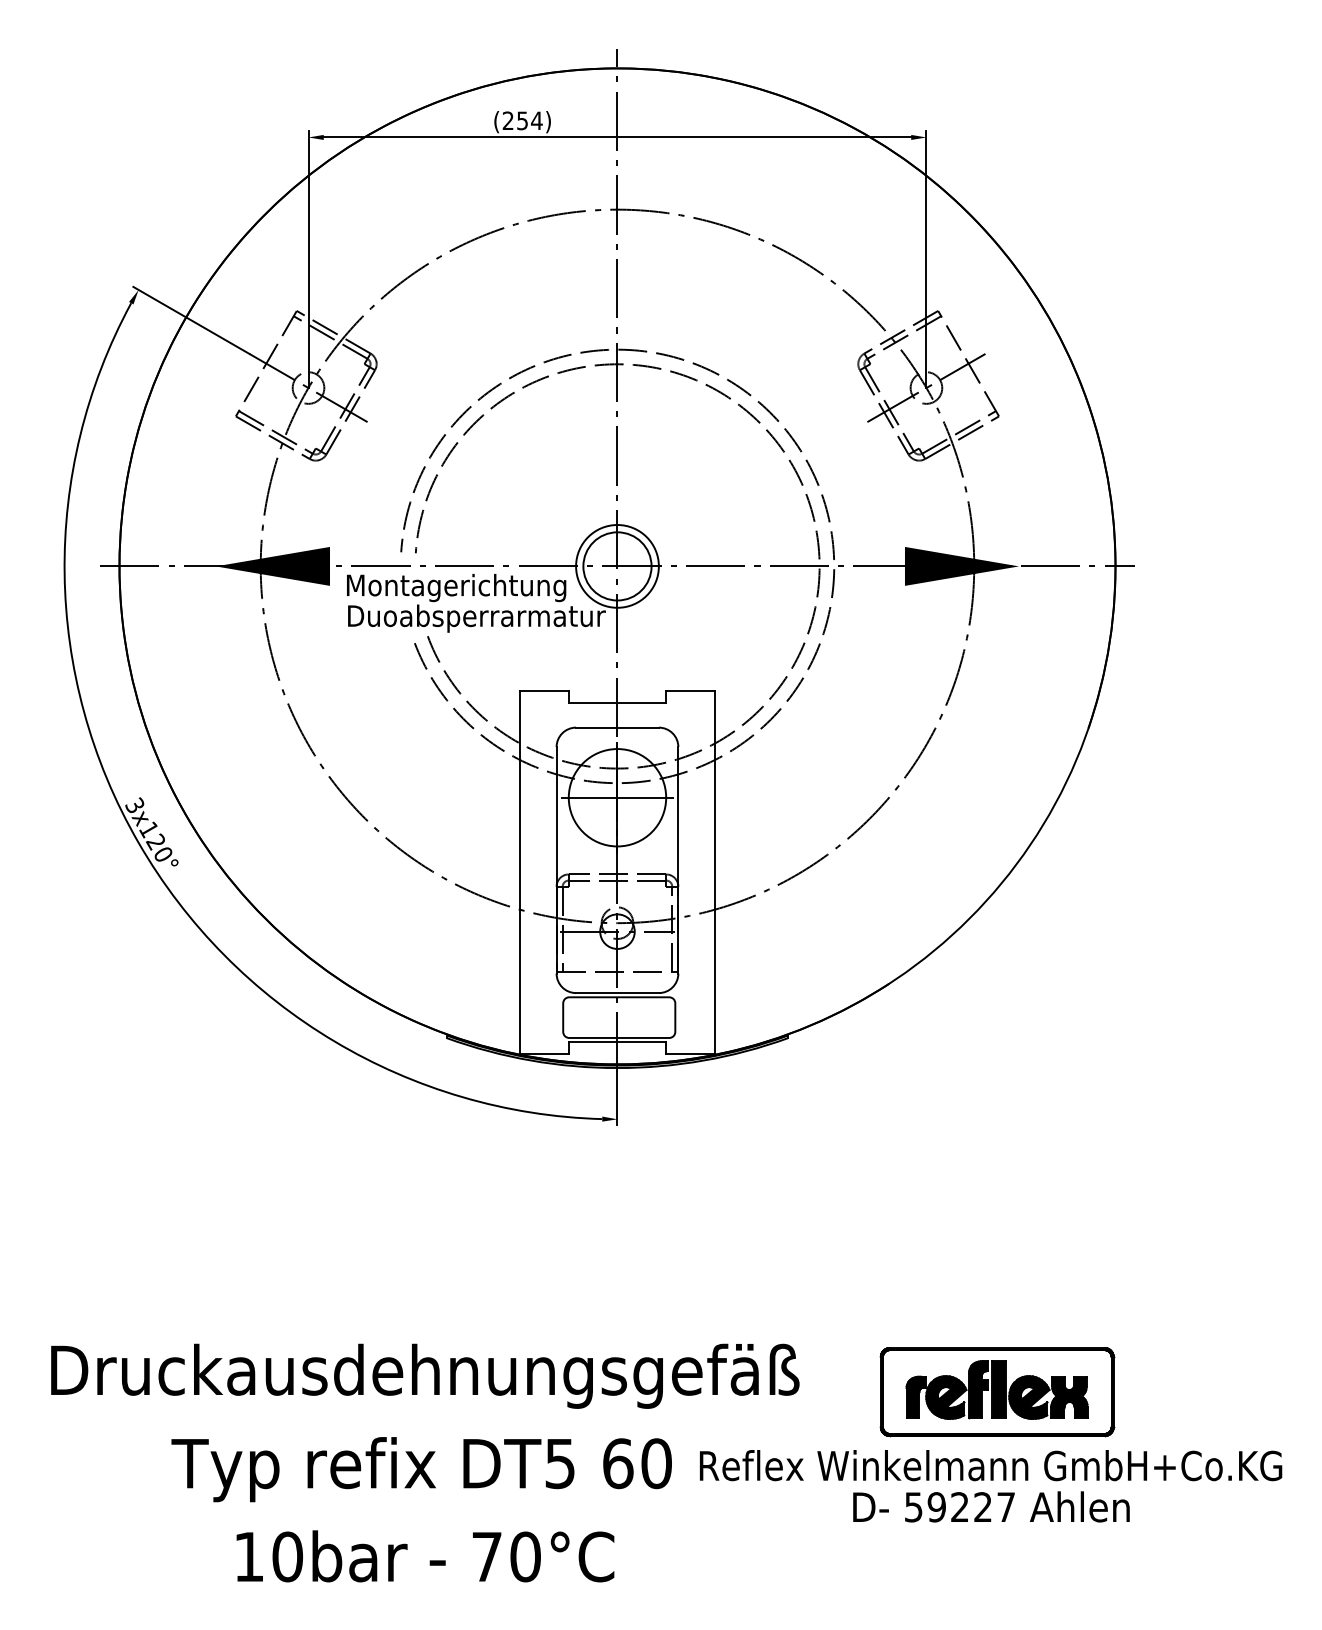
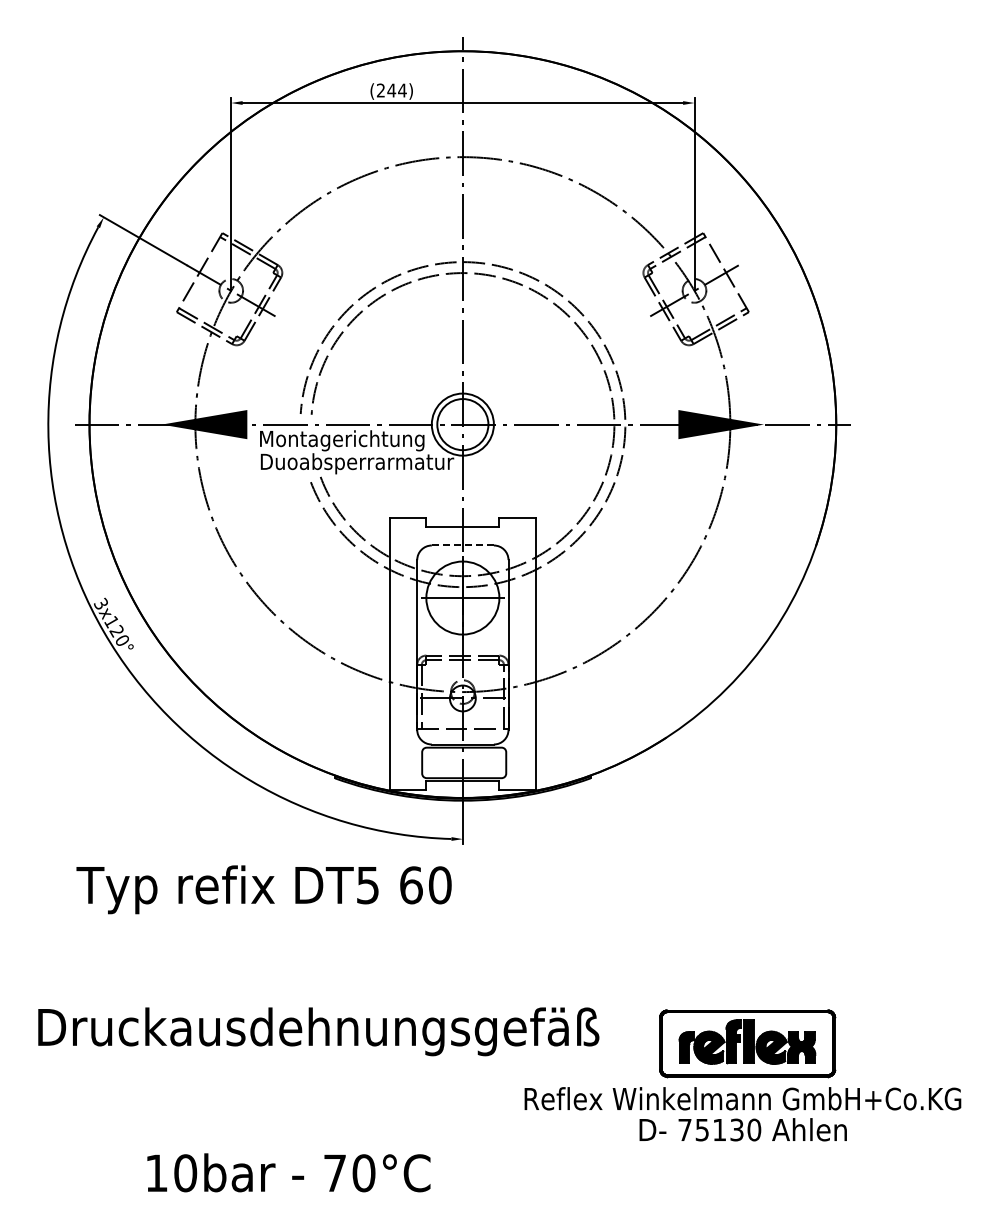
text: (522, 120) -> (391, 90), (254) -> (244)
line: (618, 727) -> (463, 545), solid -> dashed
text: (420, 1469) -> (263, 889), moved
text: (959, 1506) -> (719, 1129), 59227 -> 75130
text: (424, 1555) -> (288, 1172), moved

